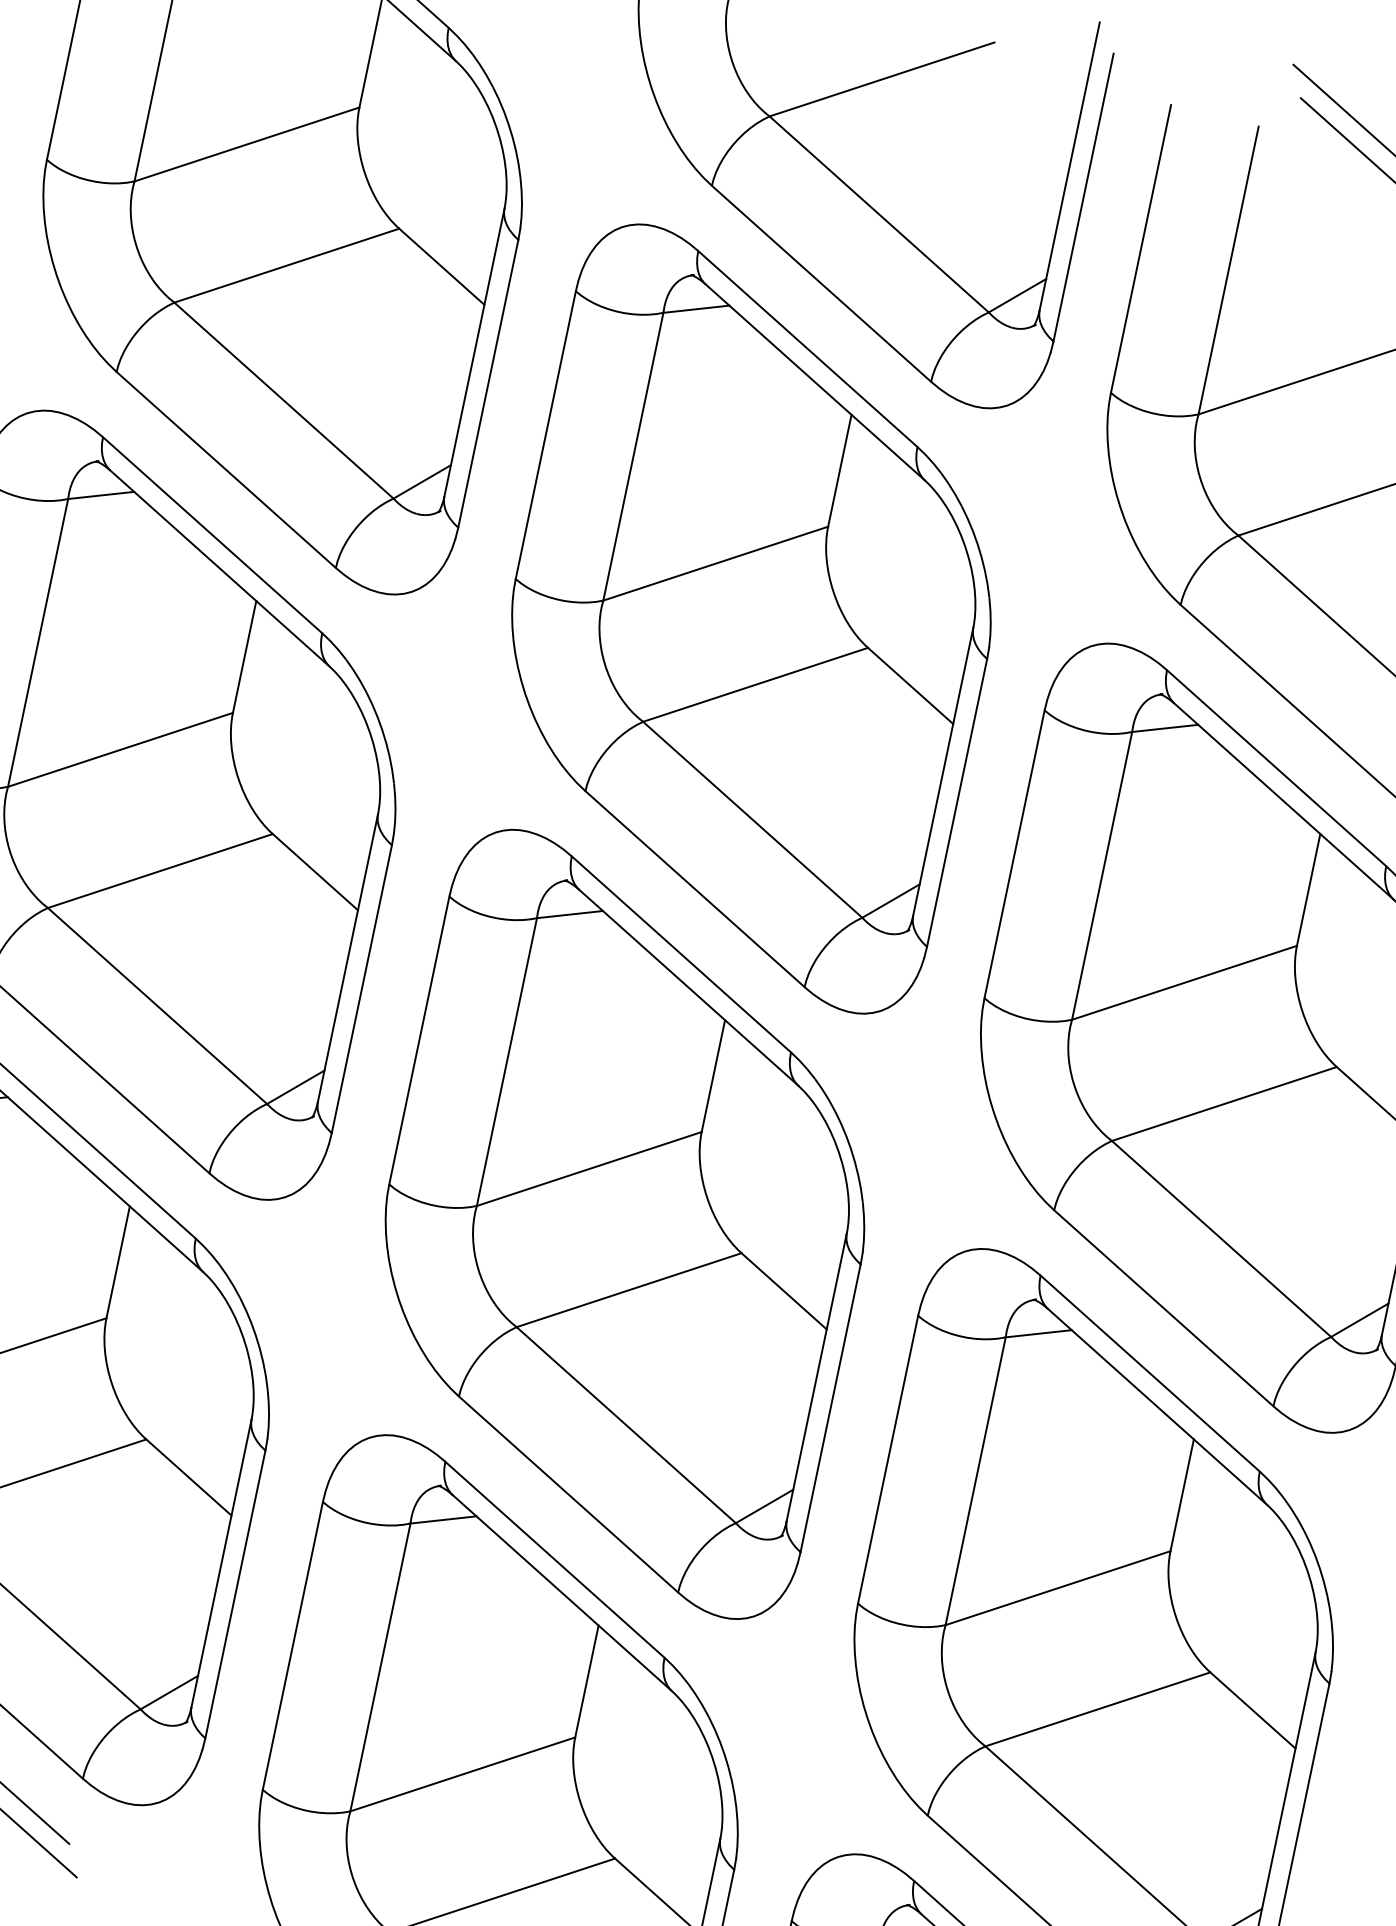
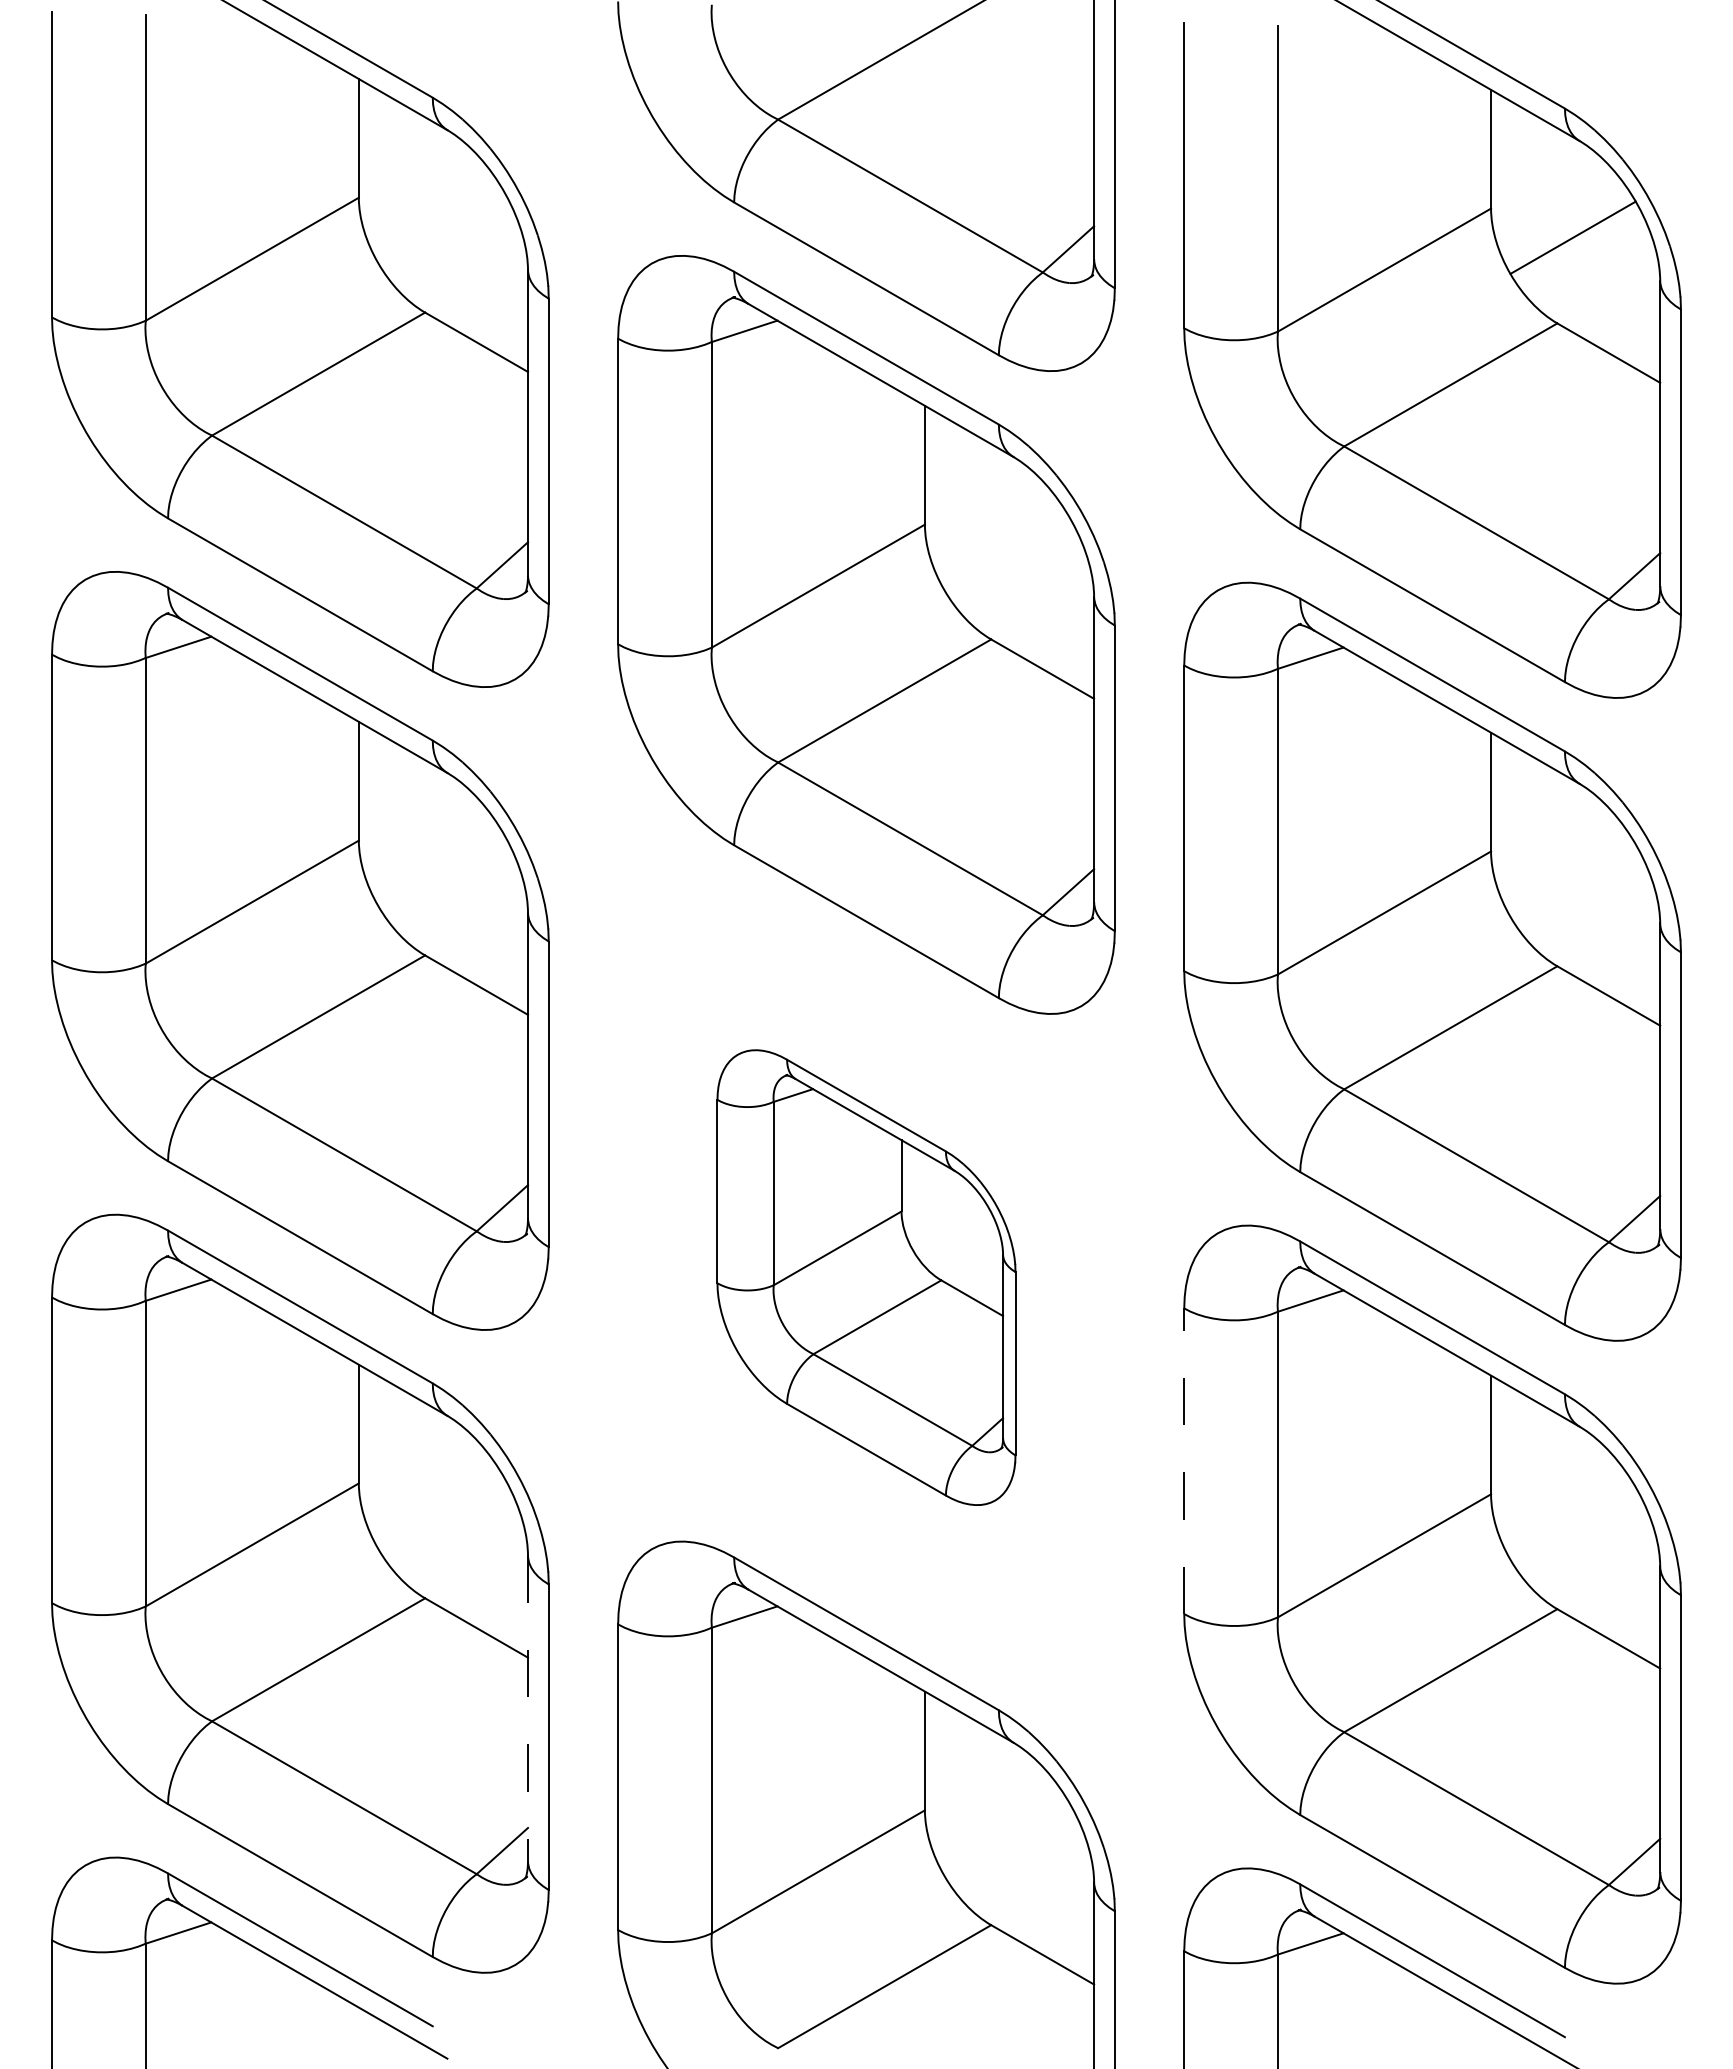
part: (625, 1224) -> (866, 1277), size x0.6
line: (888, 1459) -> (1184, 1461), solid -> dashed
line: (221, 1563) -> (528, 1708), solid -> dashed

